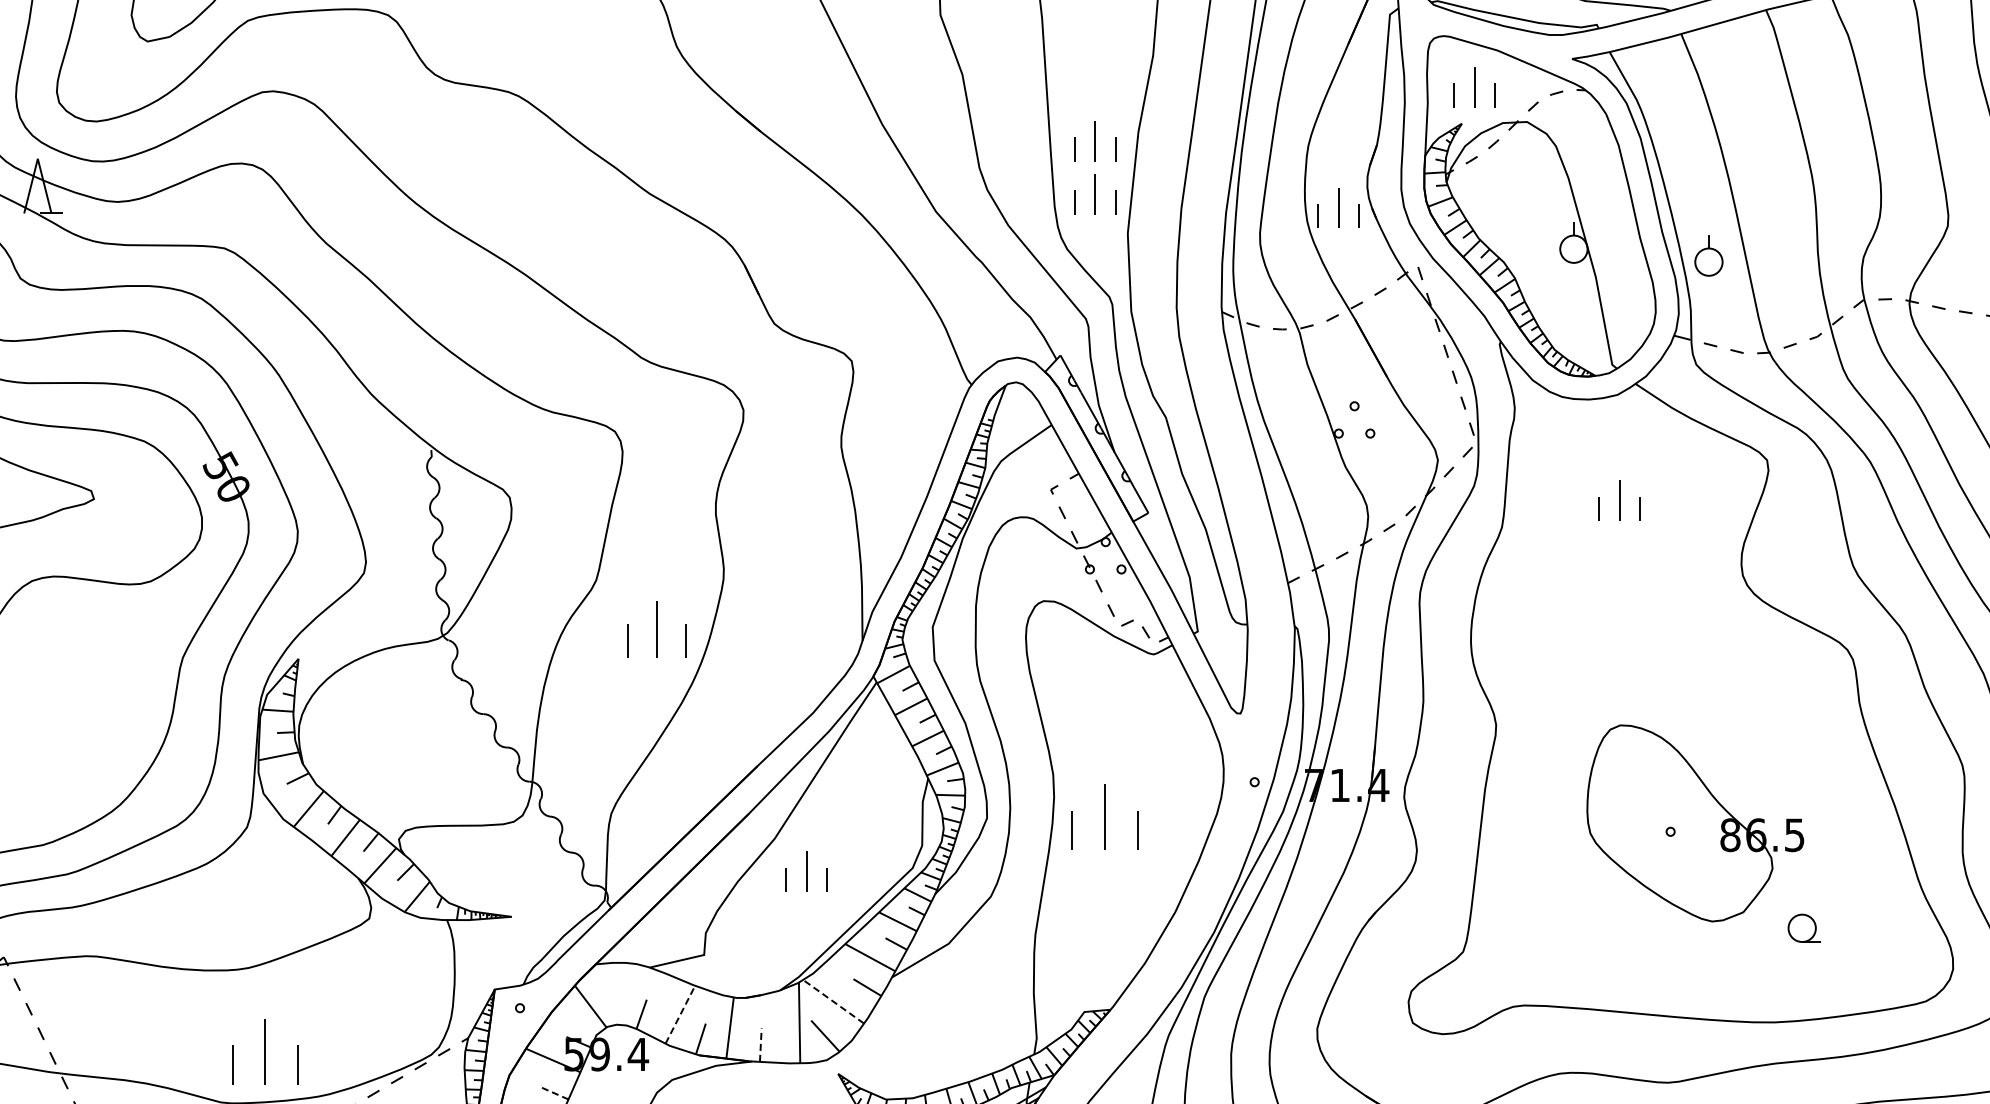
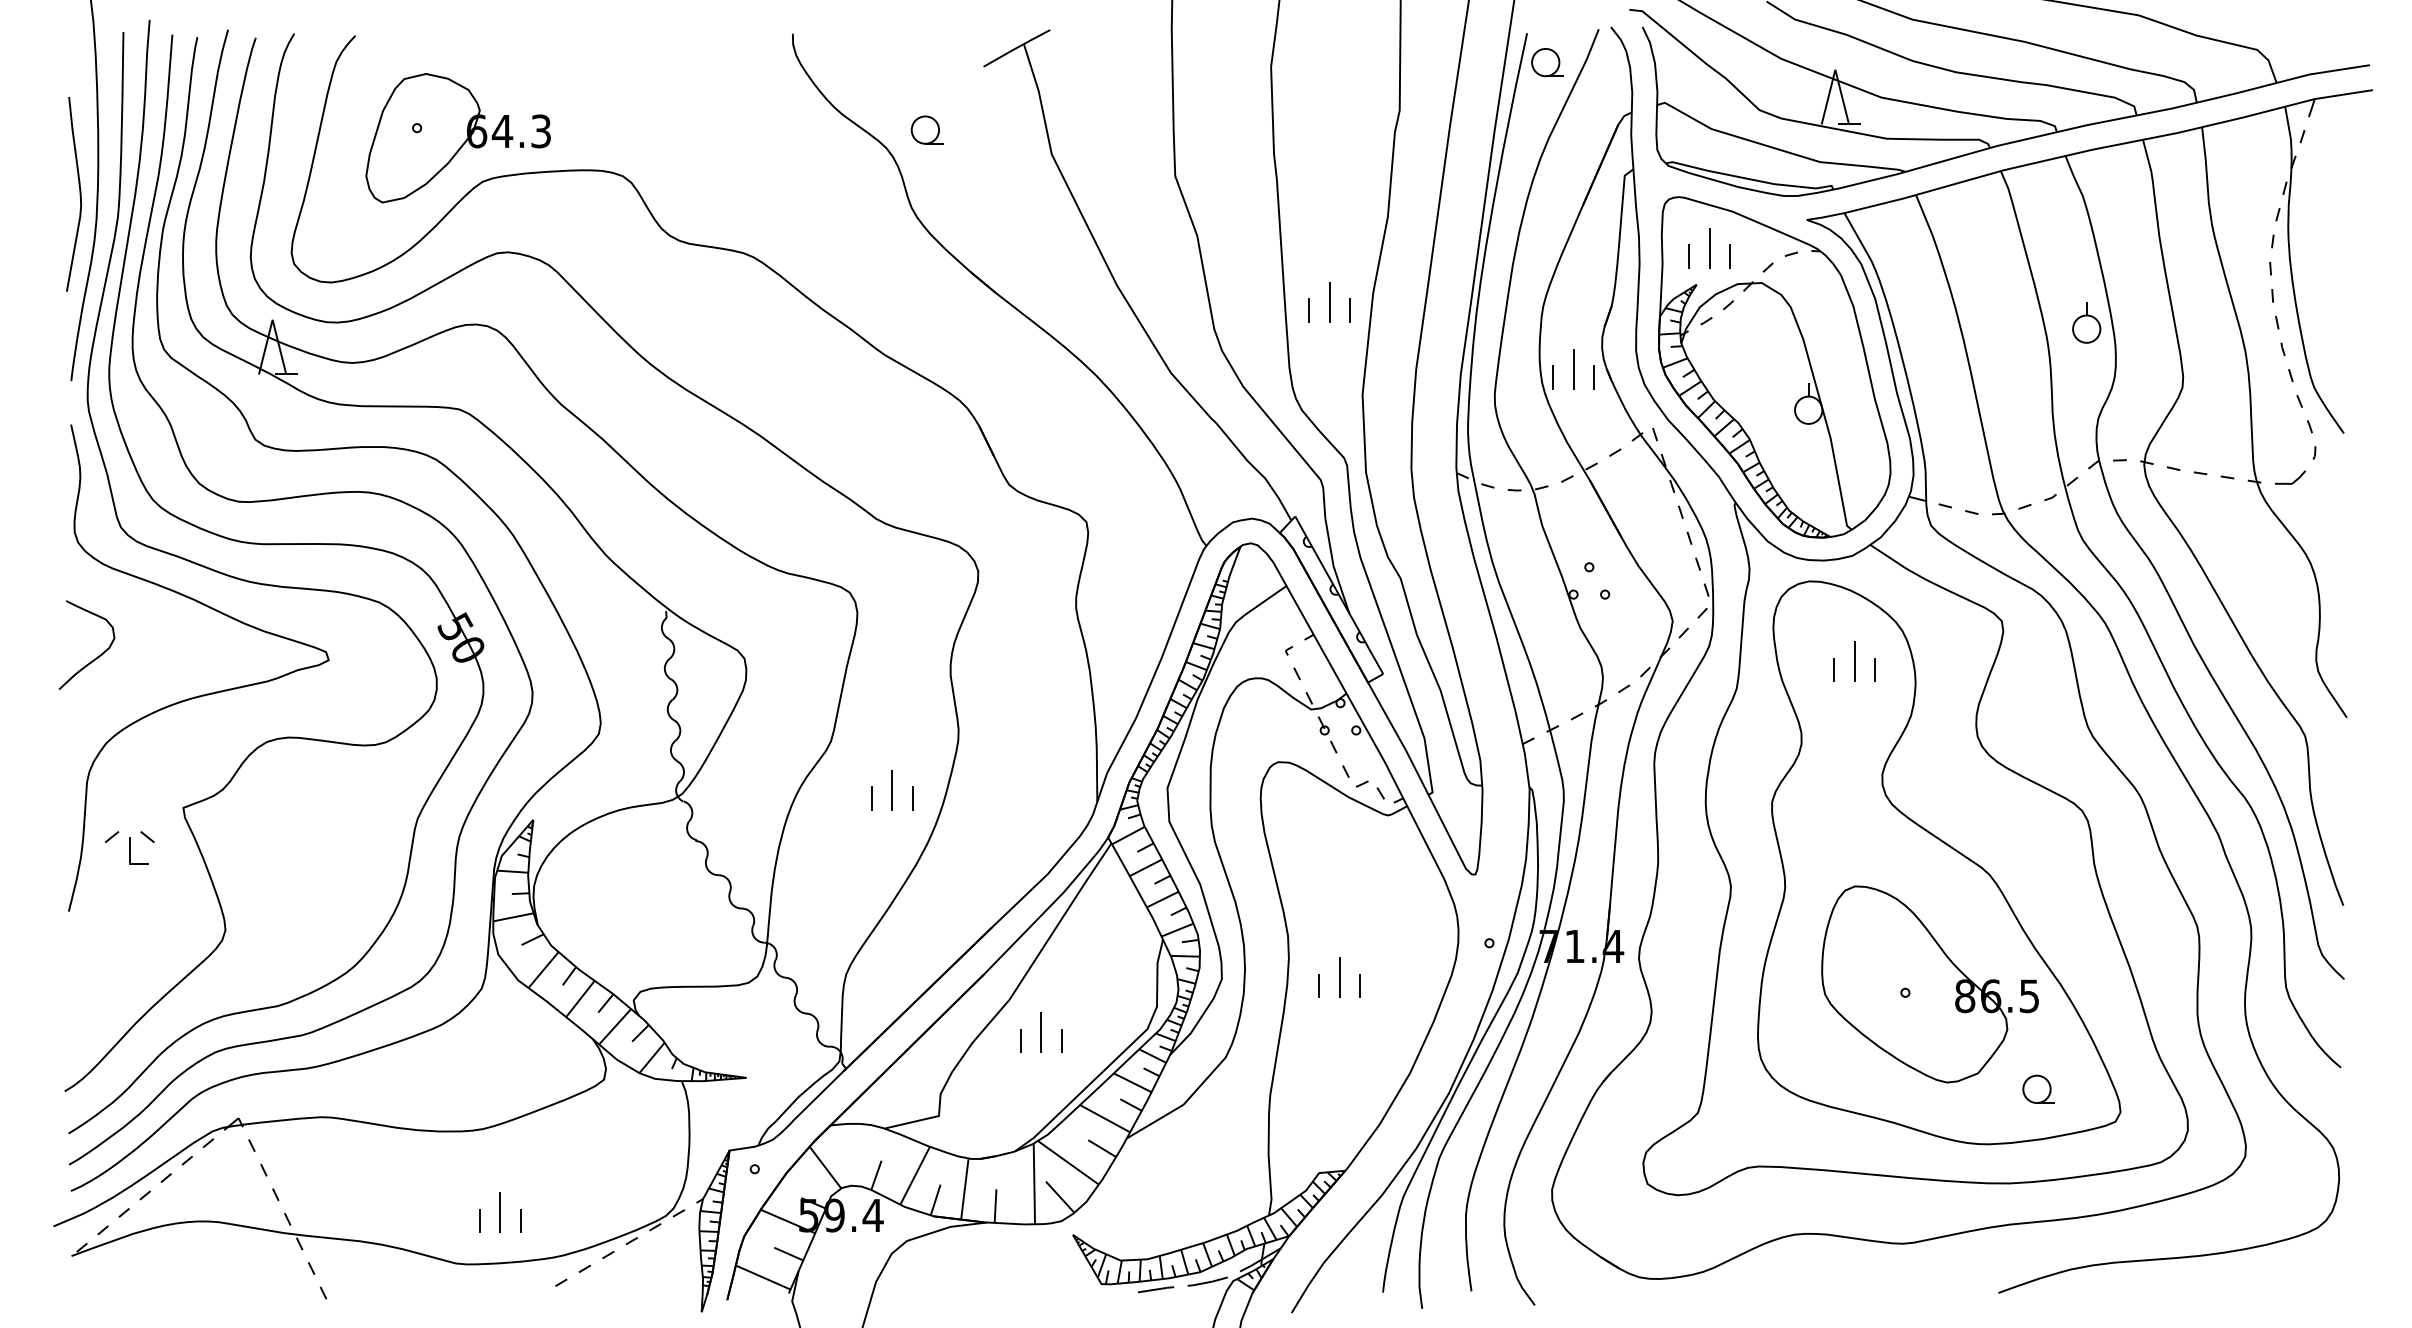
part: (1094, 194) -> (1329, 355), removed
part: (1708, 255) -> (2086, 322), moved
part: (657, 629) -> (892, 790), size x0.71
part: (1704, 701) -> (1939, 862), added
part: (1104, 816) -> (1339, 977), size x0.62
line: (832, 1001) -> (1067, 1162), dashed -> solid
line: (680, 1014) -> (915, 1175), dashed -> solid
line: (760, 1045) -> (995, 1206), dashed -> solid
part: (265, 1051) -> (500, 1212), size x0.62
line: (553, 1093) -> (788, 1254), dashed -> solid

